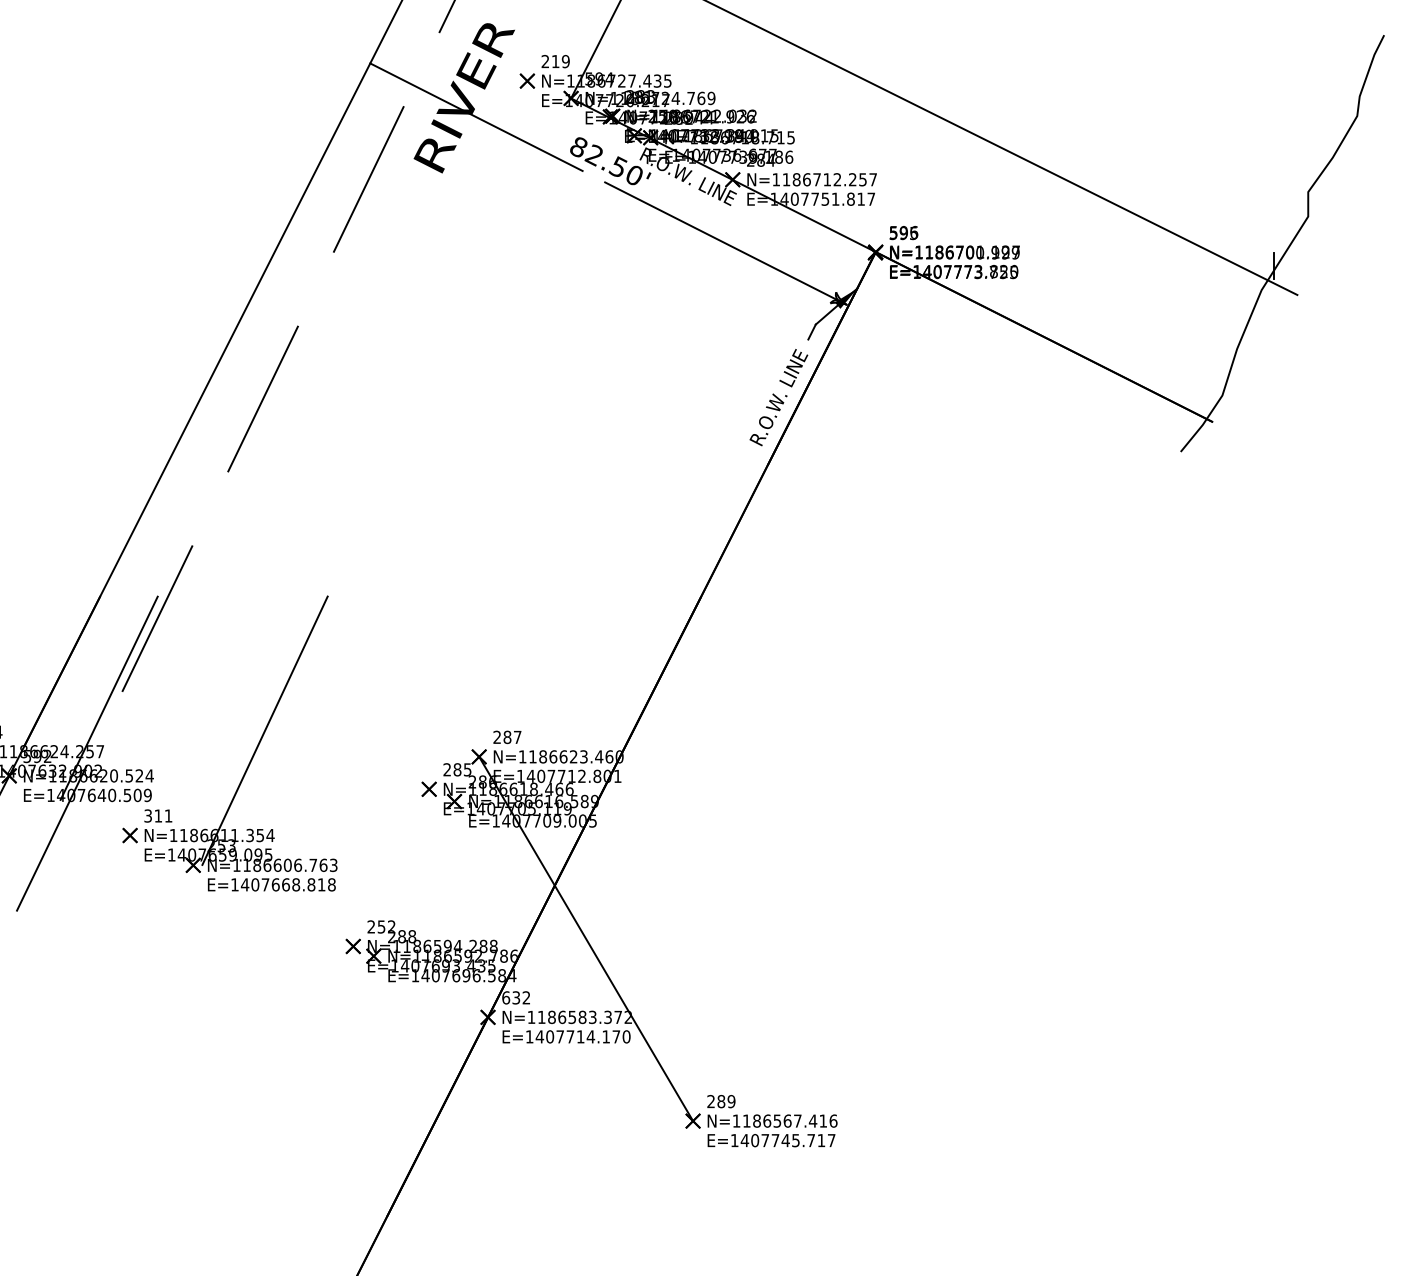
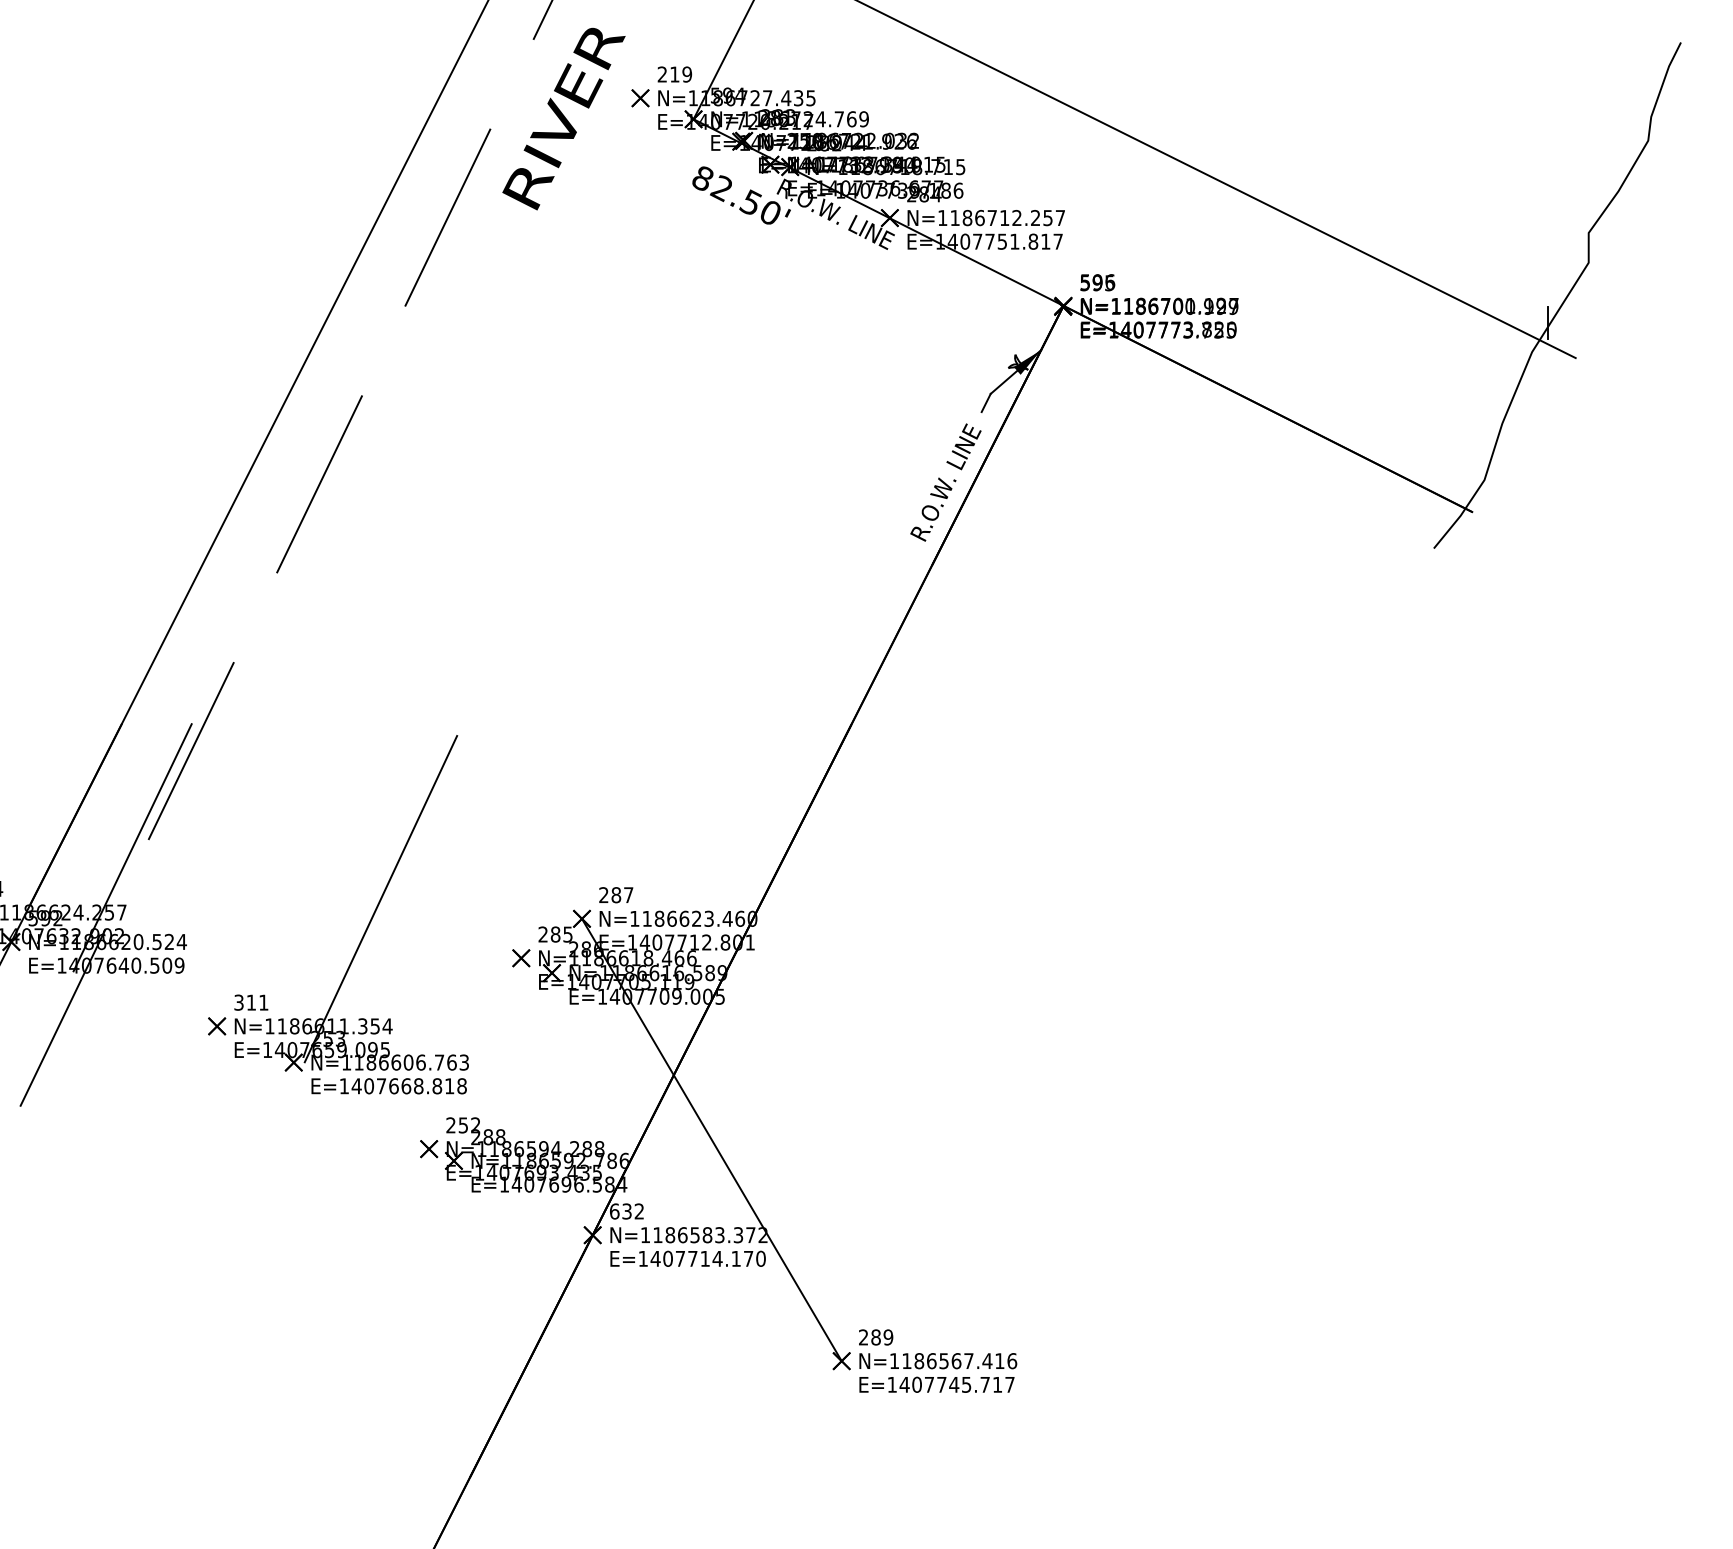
line: (476, 116) -> (578, 141), removed
line: (725, 243) -> (881, 295), removed
part: (253, 754) -> (366, 927), moved

